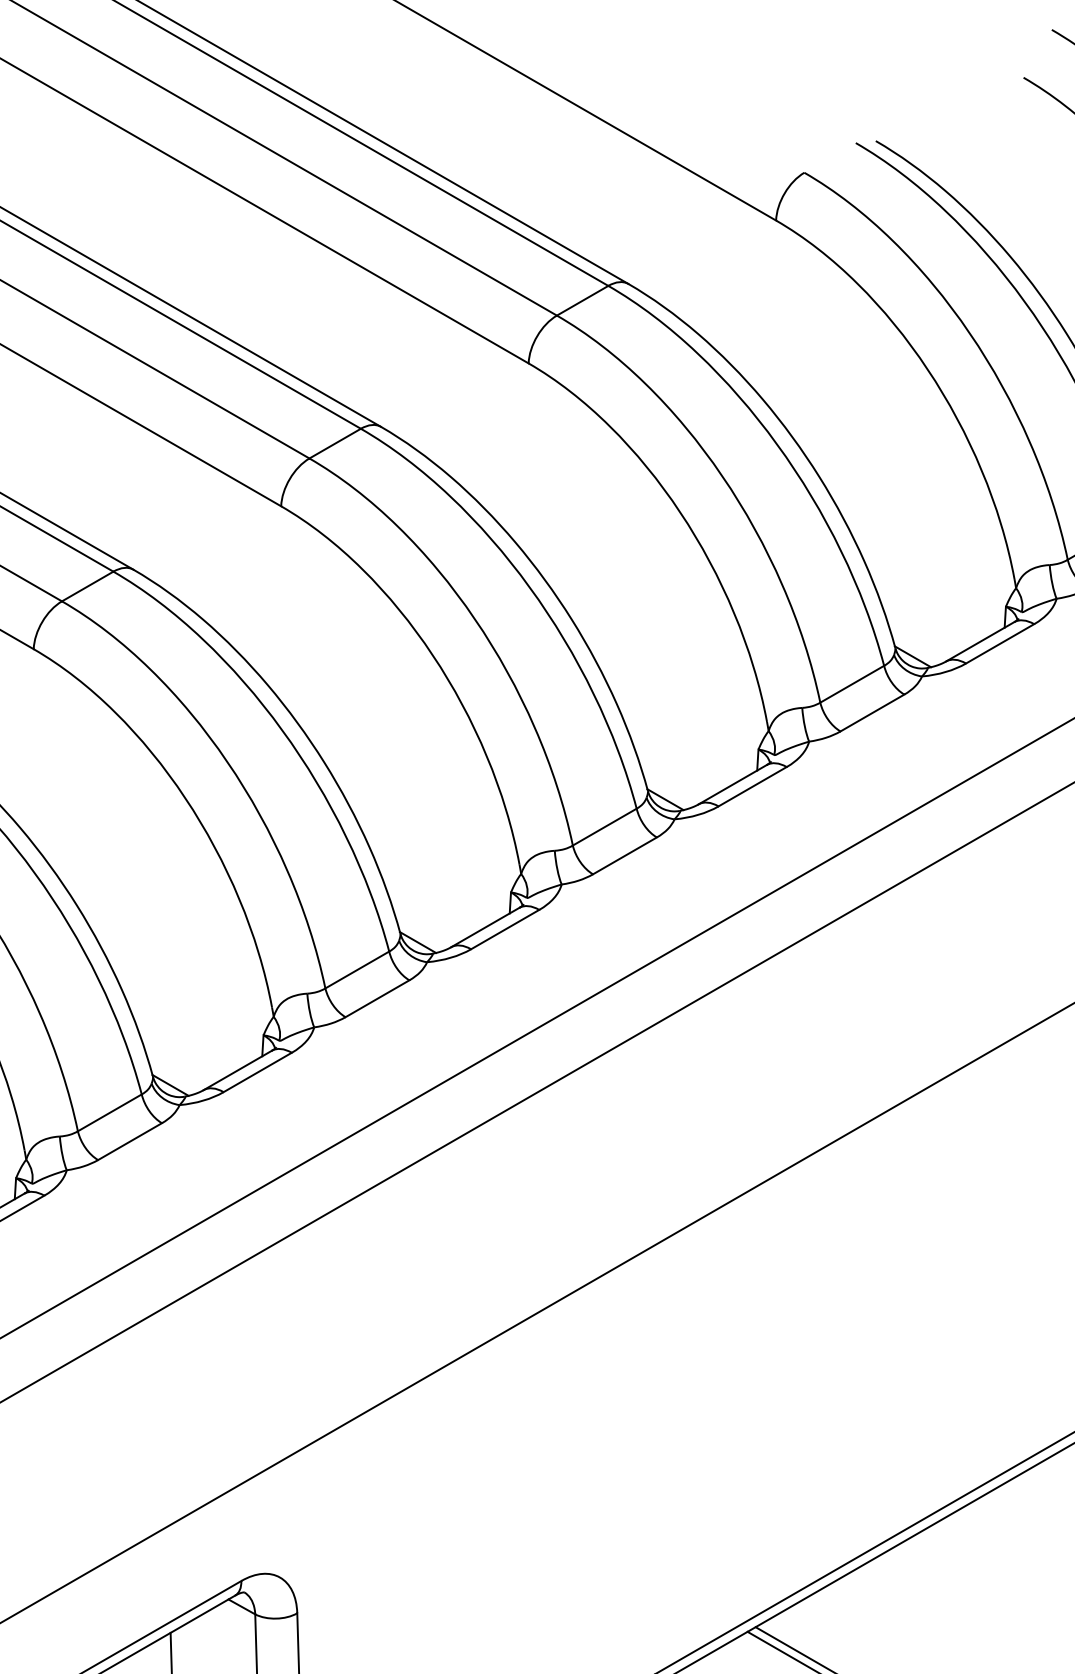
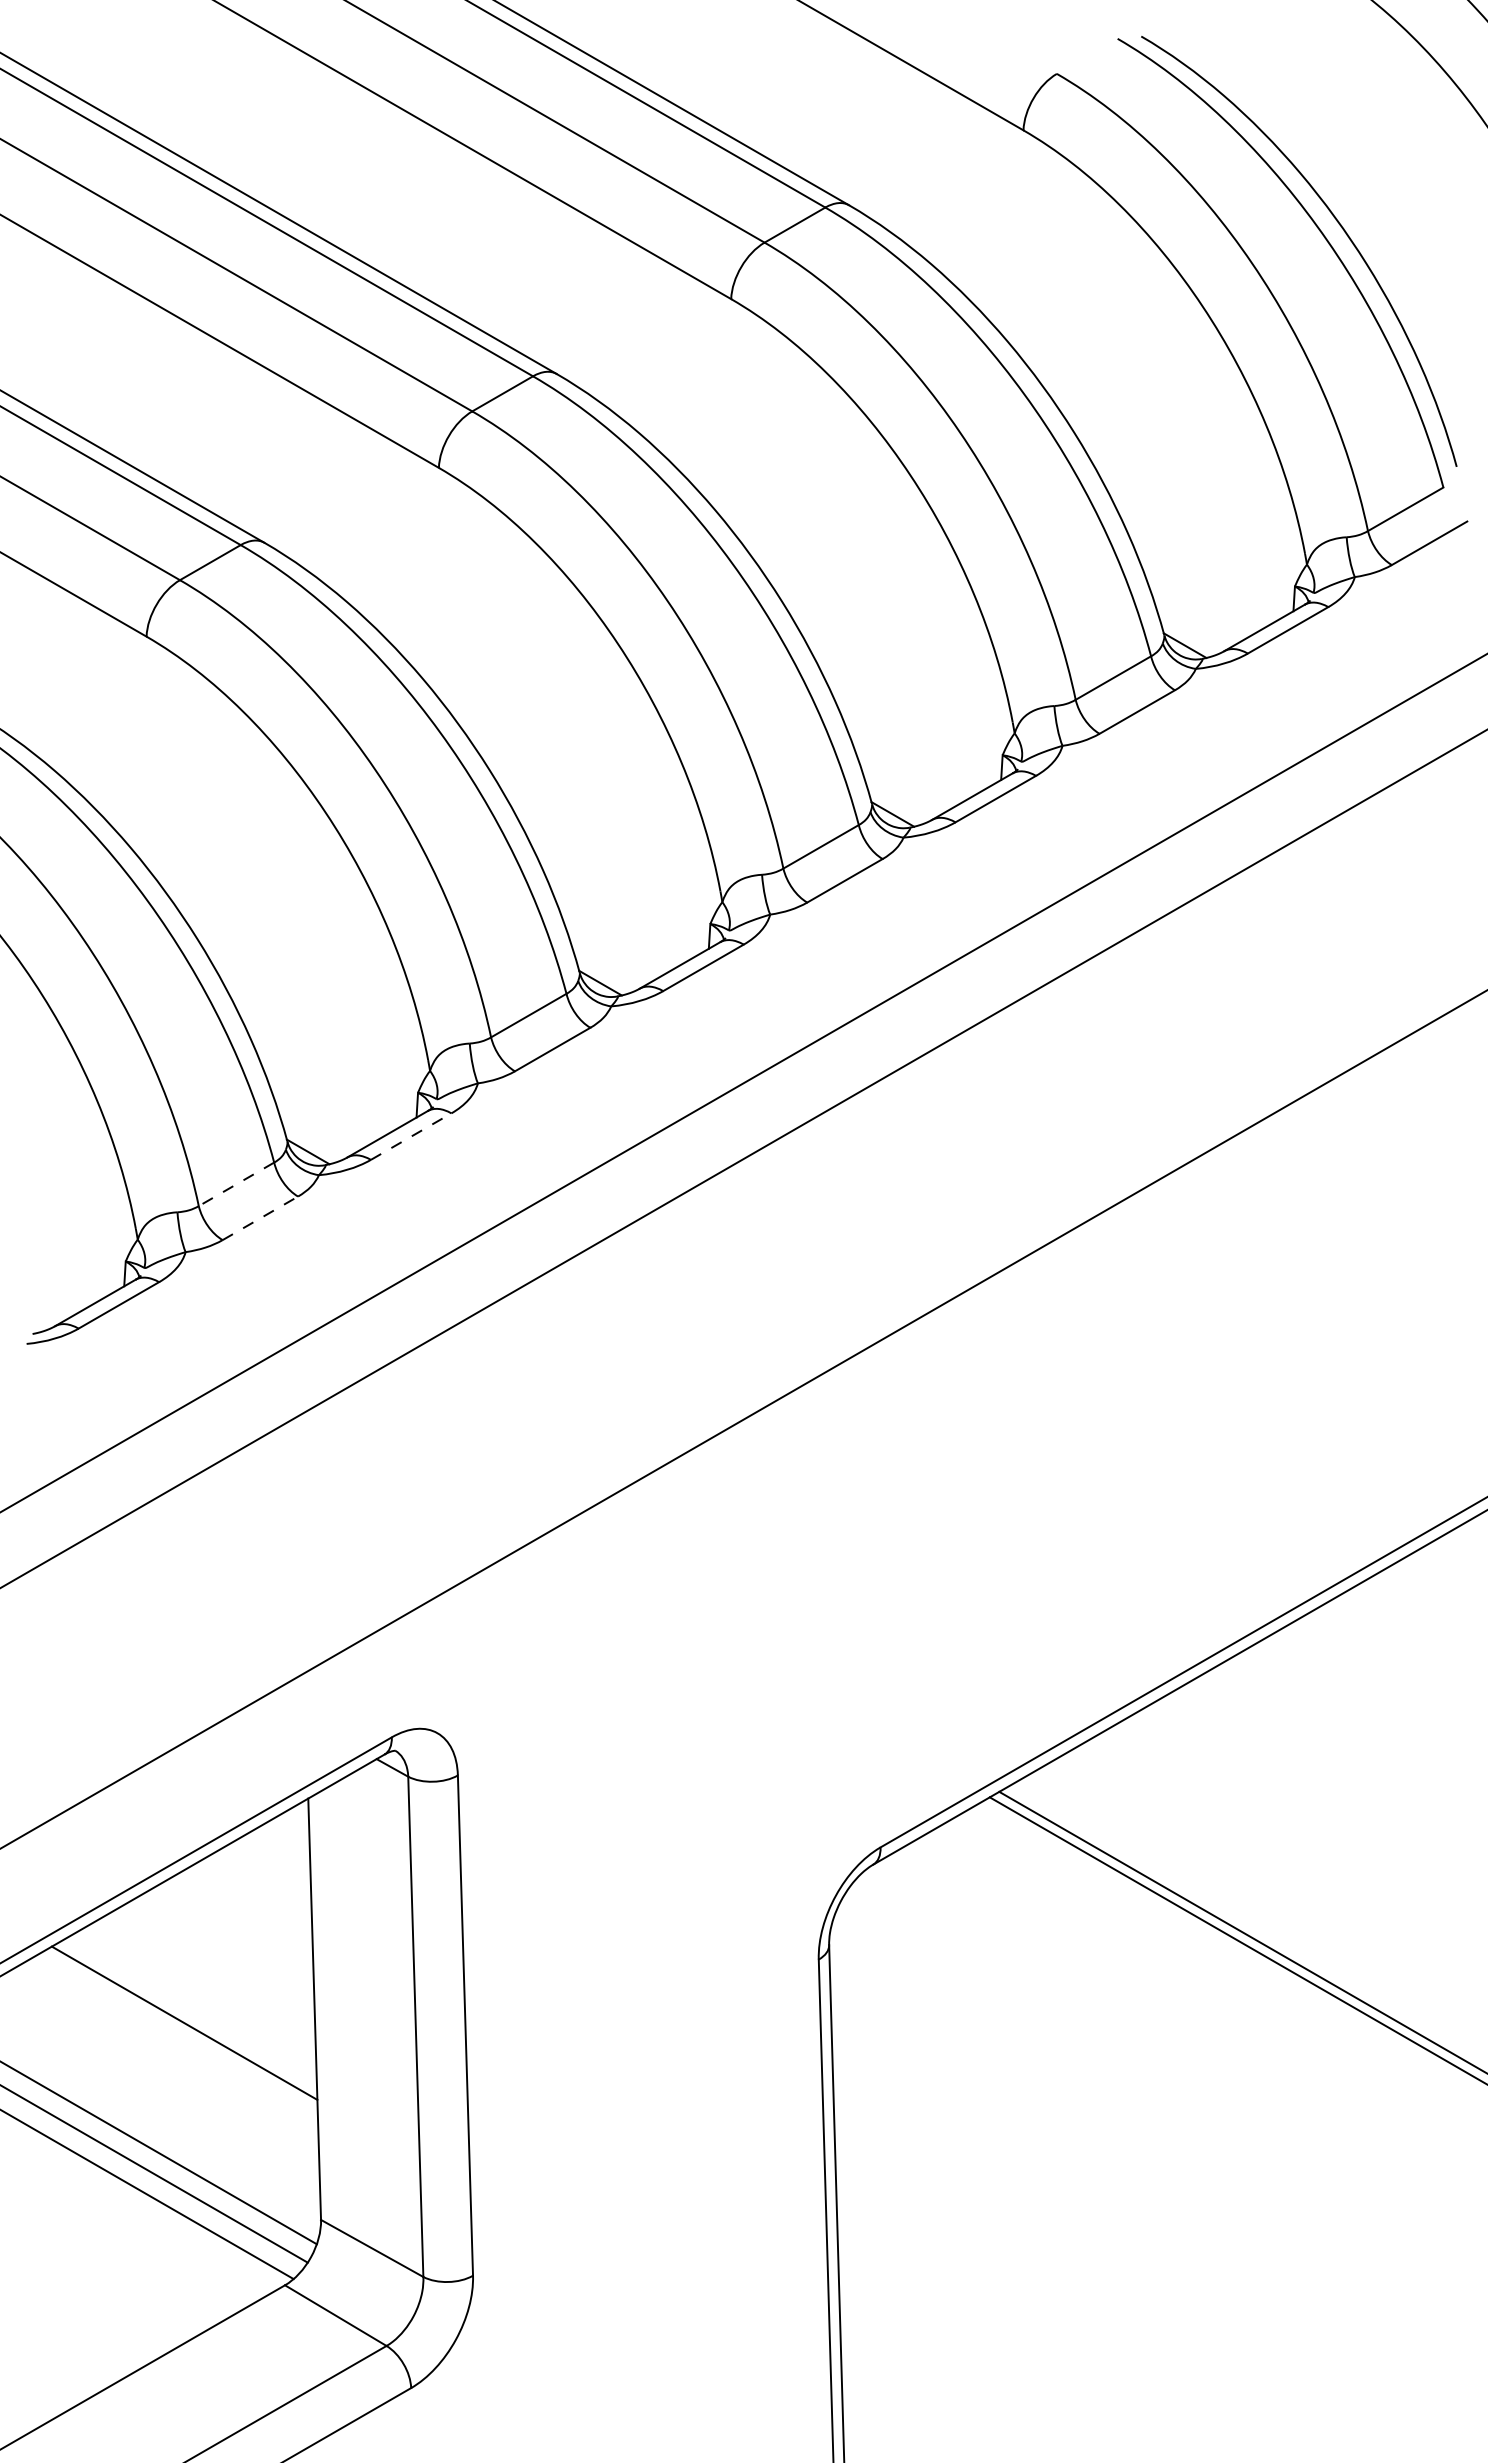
line: (258, 1072) -> (411, 1136), solid -> dashed
line: (109, 1112) -> (236, 1184), solid -> dashed
line: (130, 1141) -> (260, 1218), solid -> dashed

